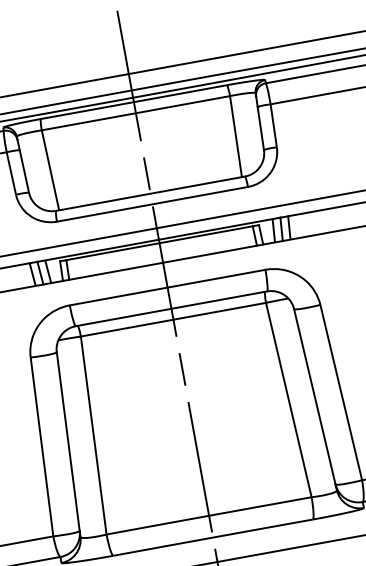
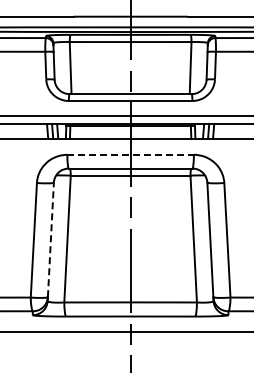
line: (168, 286) -> (131, 154), solid -> dashed
line: (67, 441) -> (50, 239), solid -> dashed

